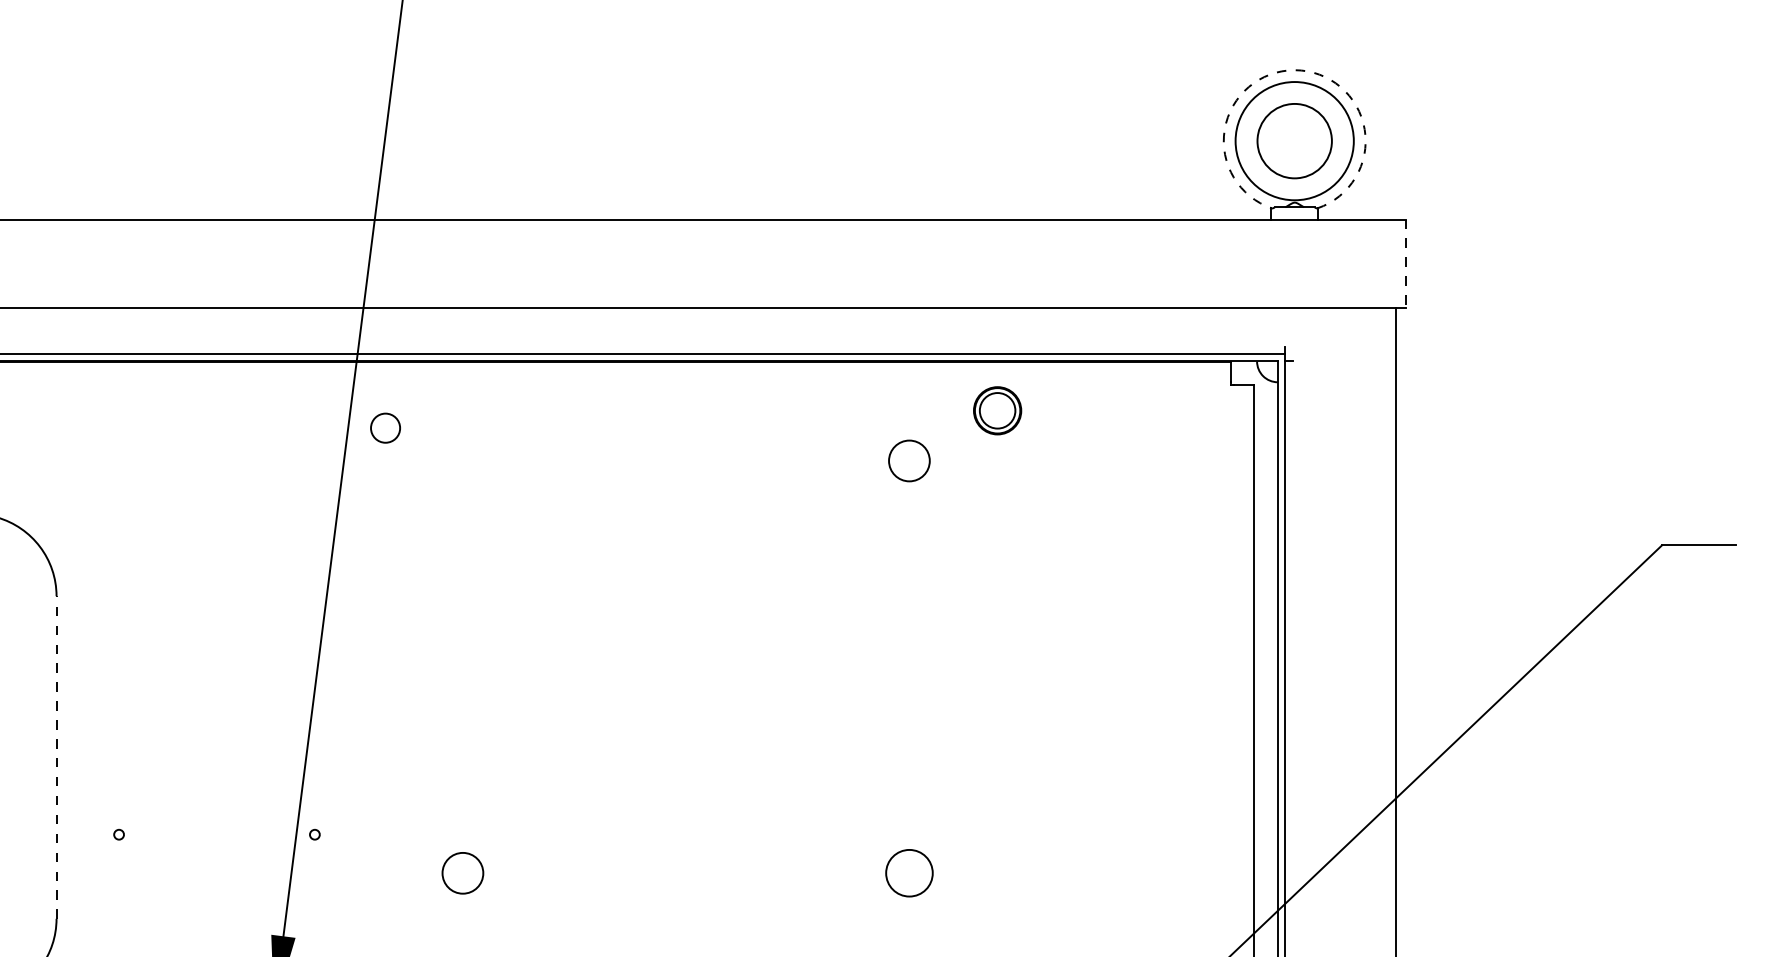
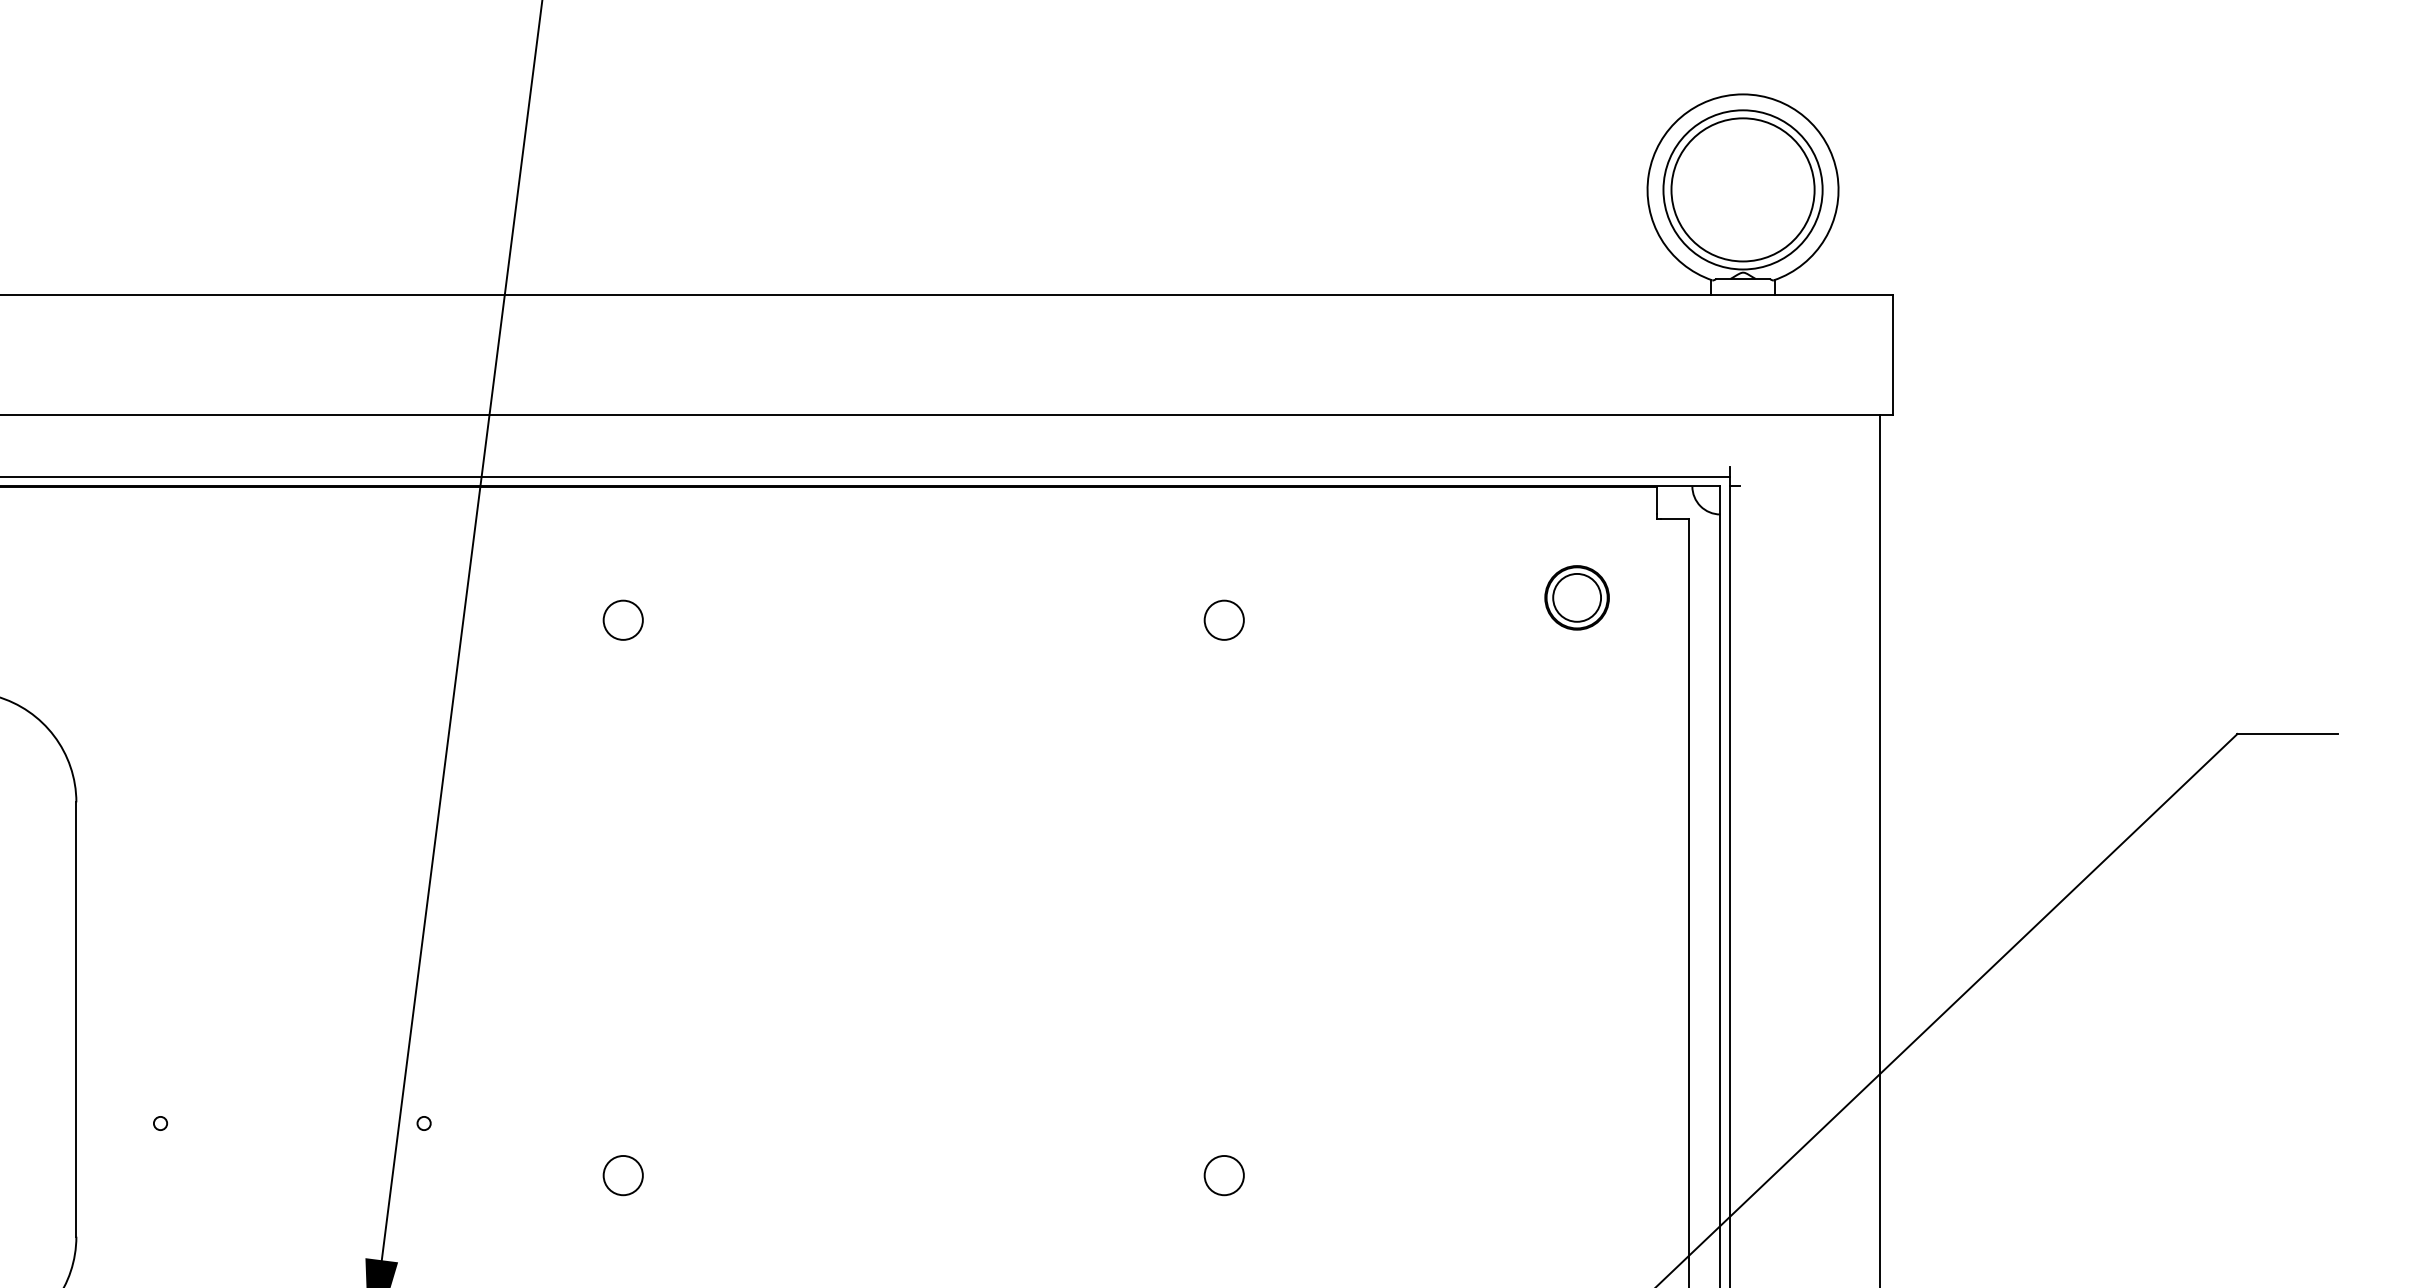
arc: (1295, 70) -> (1743, 94), dashed -> solid
circle: (1294, 140) -> (1742, 189), size x1.43
line: (1406, 264) -> (1893, 355), dashed -> solid
part: (997, 410) -> (1576, 597), moved
circle: (384, 427) -> (622, 619), moved
circle: (908, 460) -> (1223, 619), size x0.71
line: (56, 757) -> (76, 1019), dashed -> solid
circle: (462, 873) -> (622, 1175), size x0.71
circle: (908, 873) -> (1223, 1175), size x0.62

